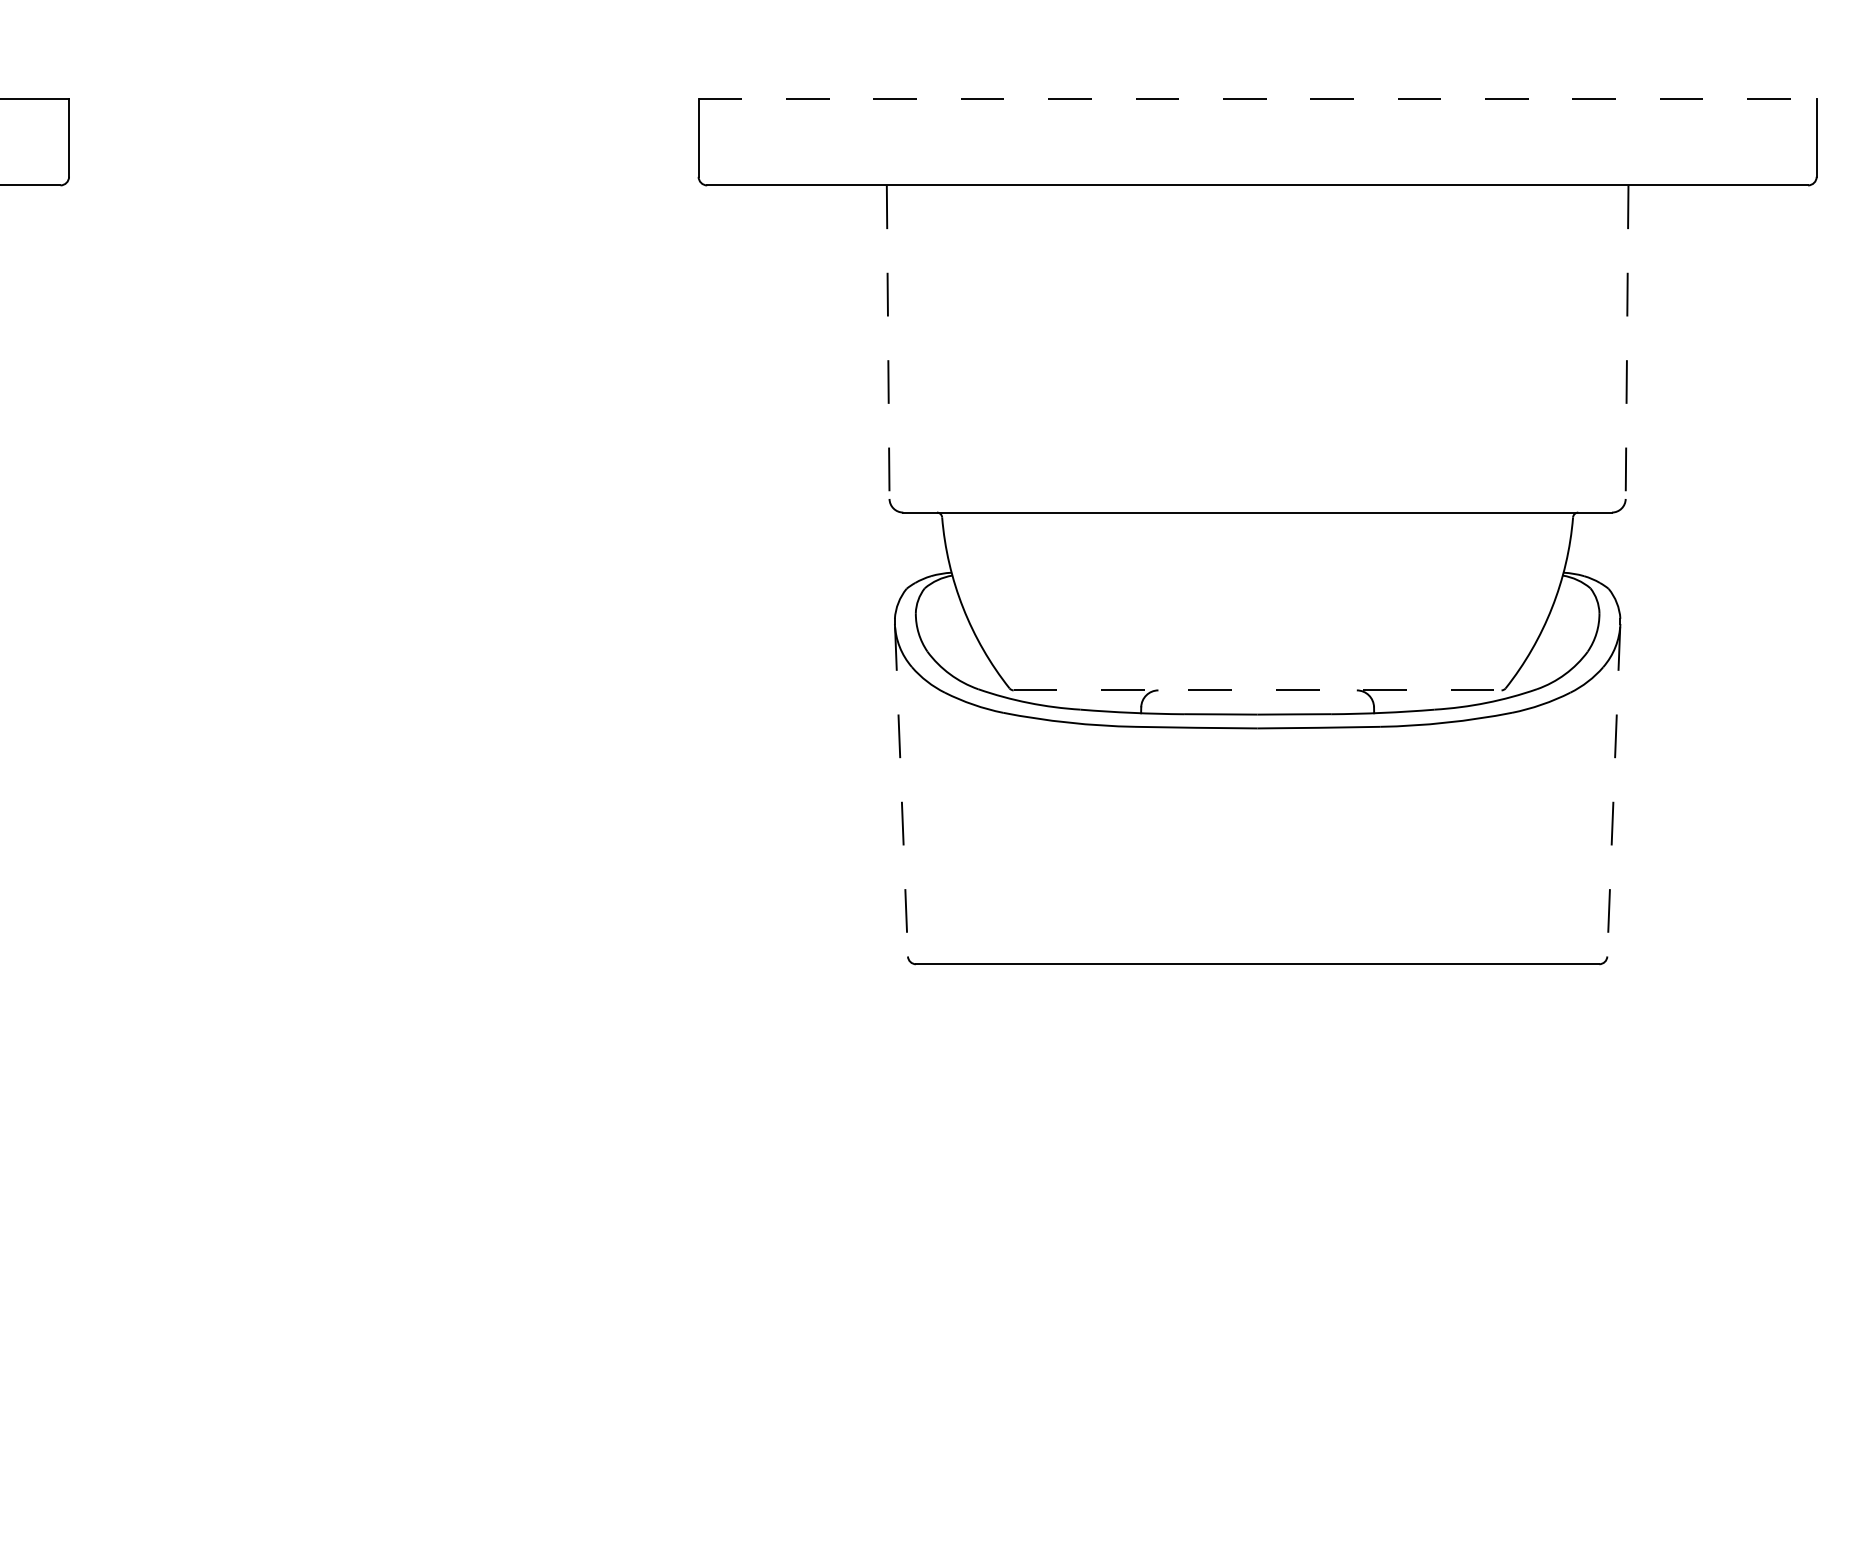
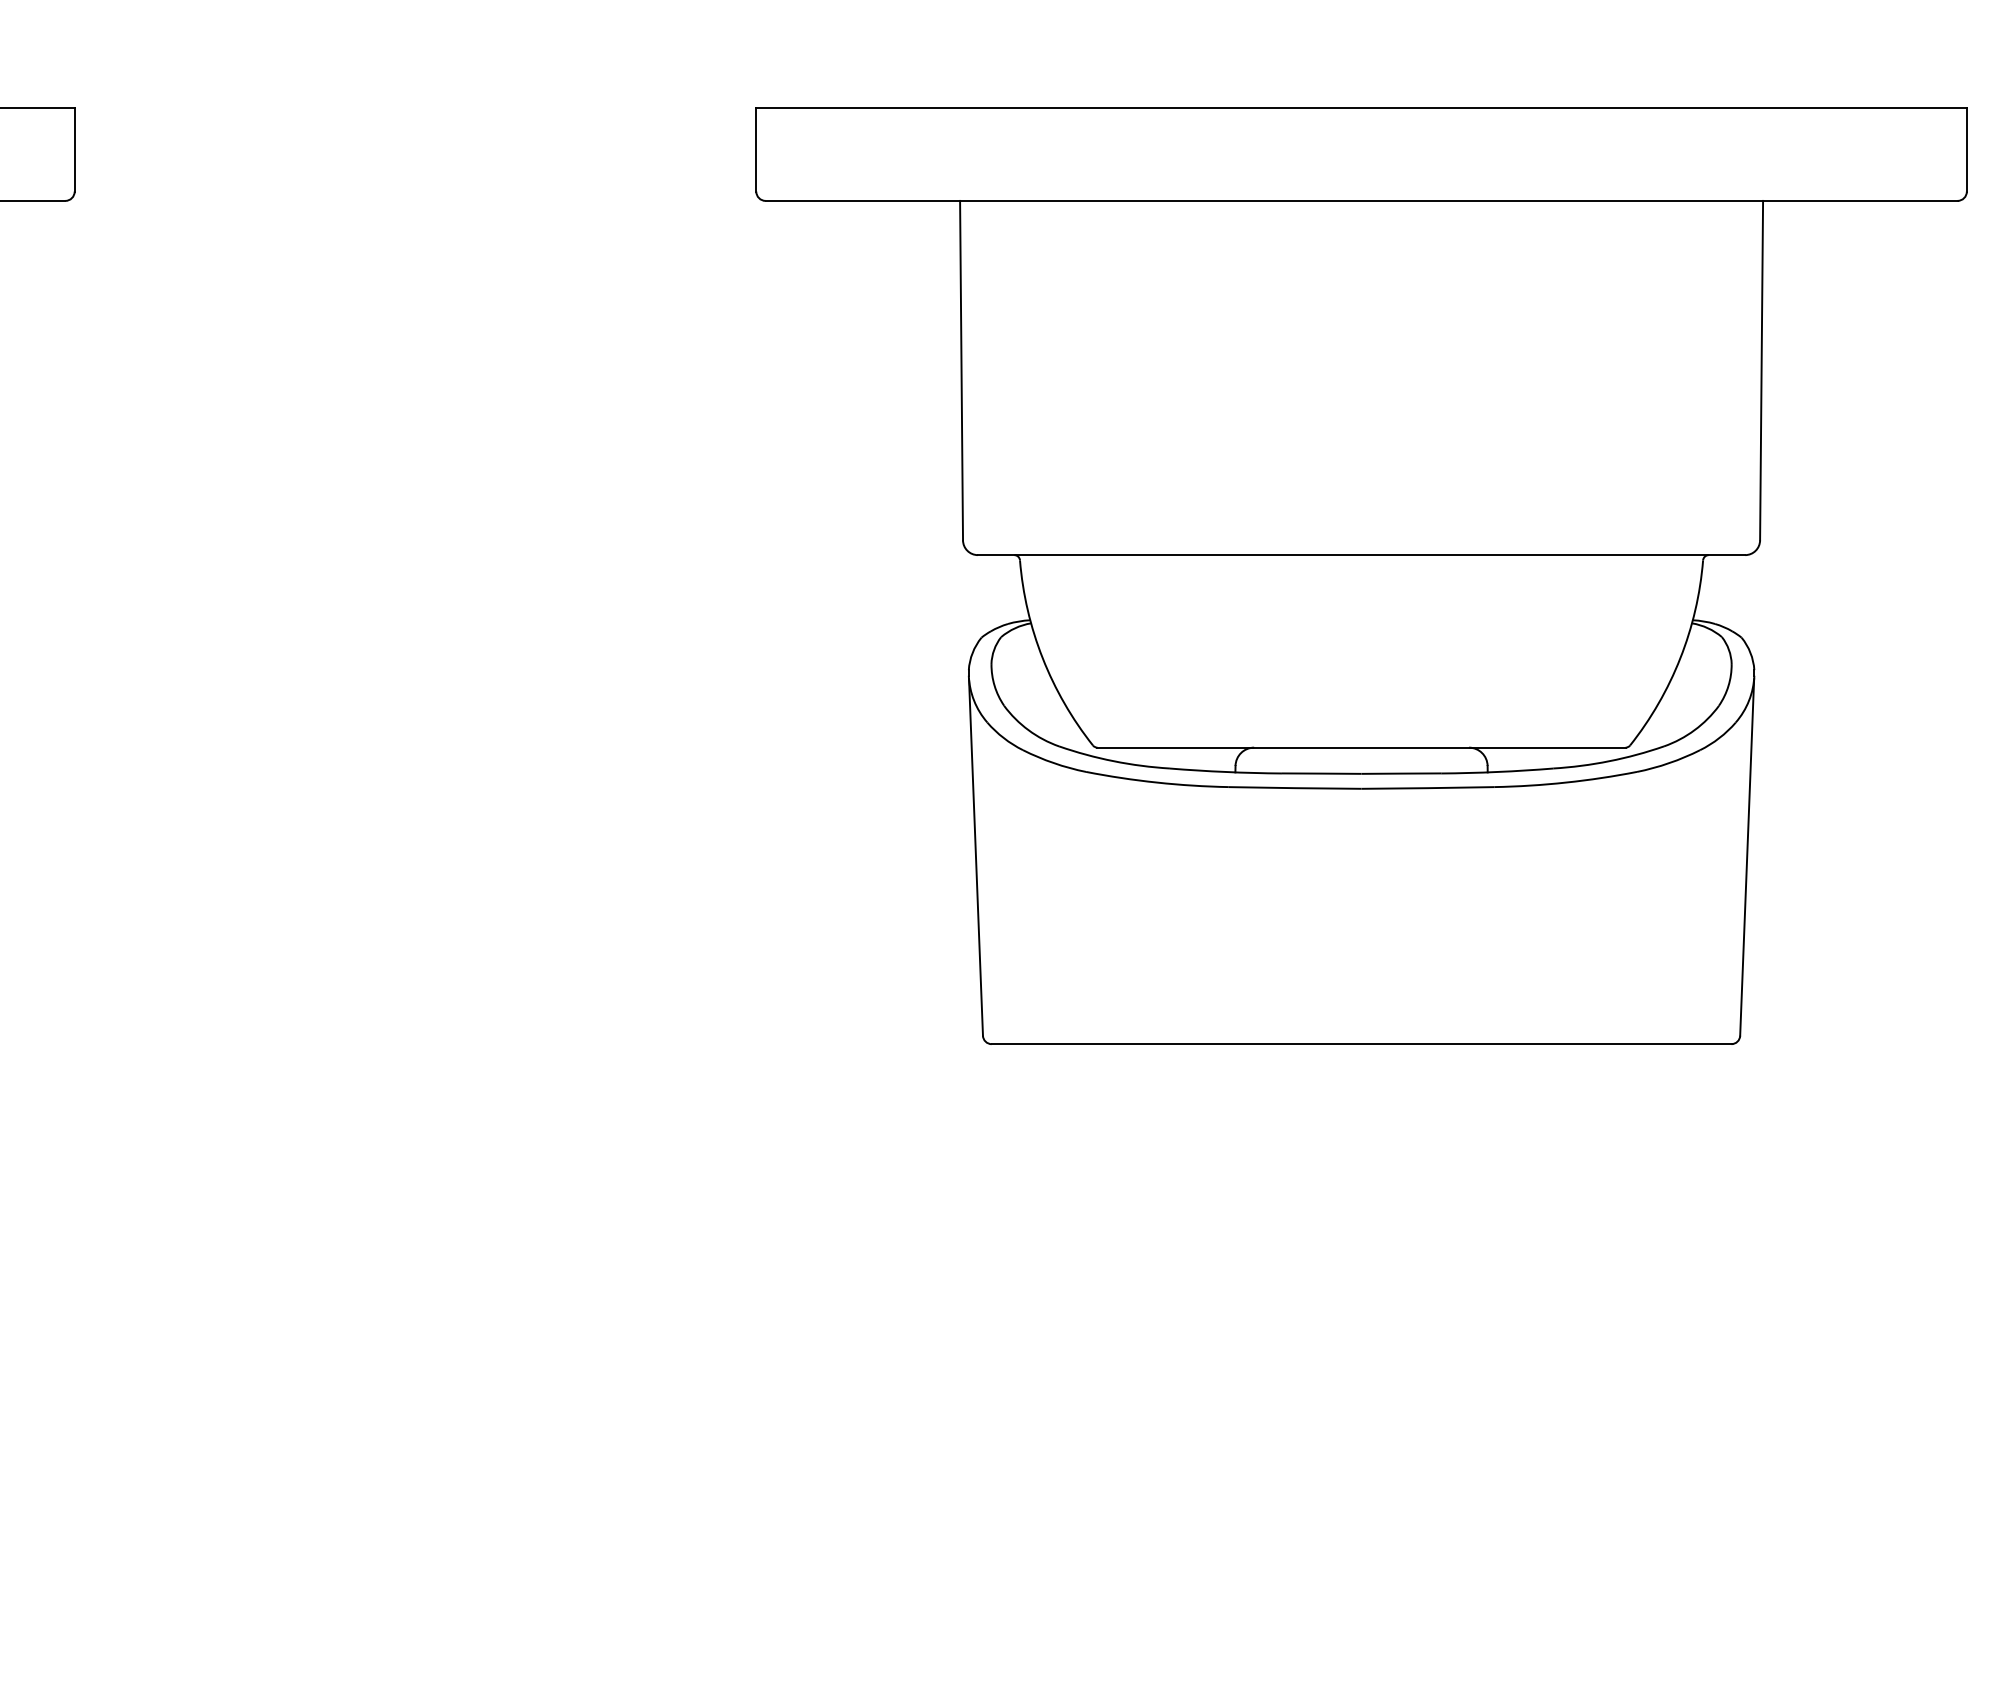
line: (1258, 99) -> (1362, 107), dashed -> solid
line: (888, 342) -> (961, 370), dashed -> solid
line: (1627, 342) -> (1761, 370), dashed -> solid
line: (1258, 690) -> (1362, 747), dashed -> solid
line: (901, 791) -> (976, 857), dashed -> solid
line: (1614, 791) -> (1747, 857), dashed -> solid

